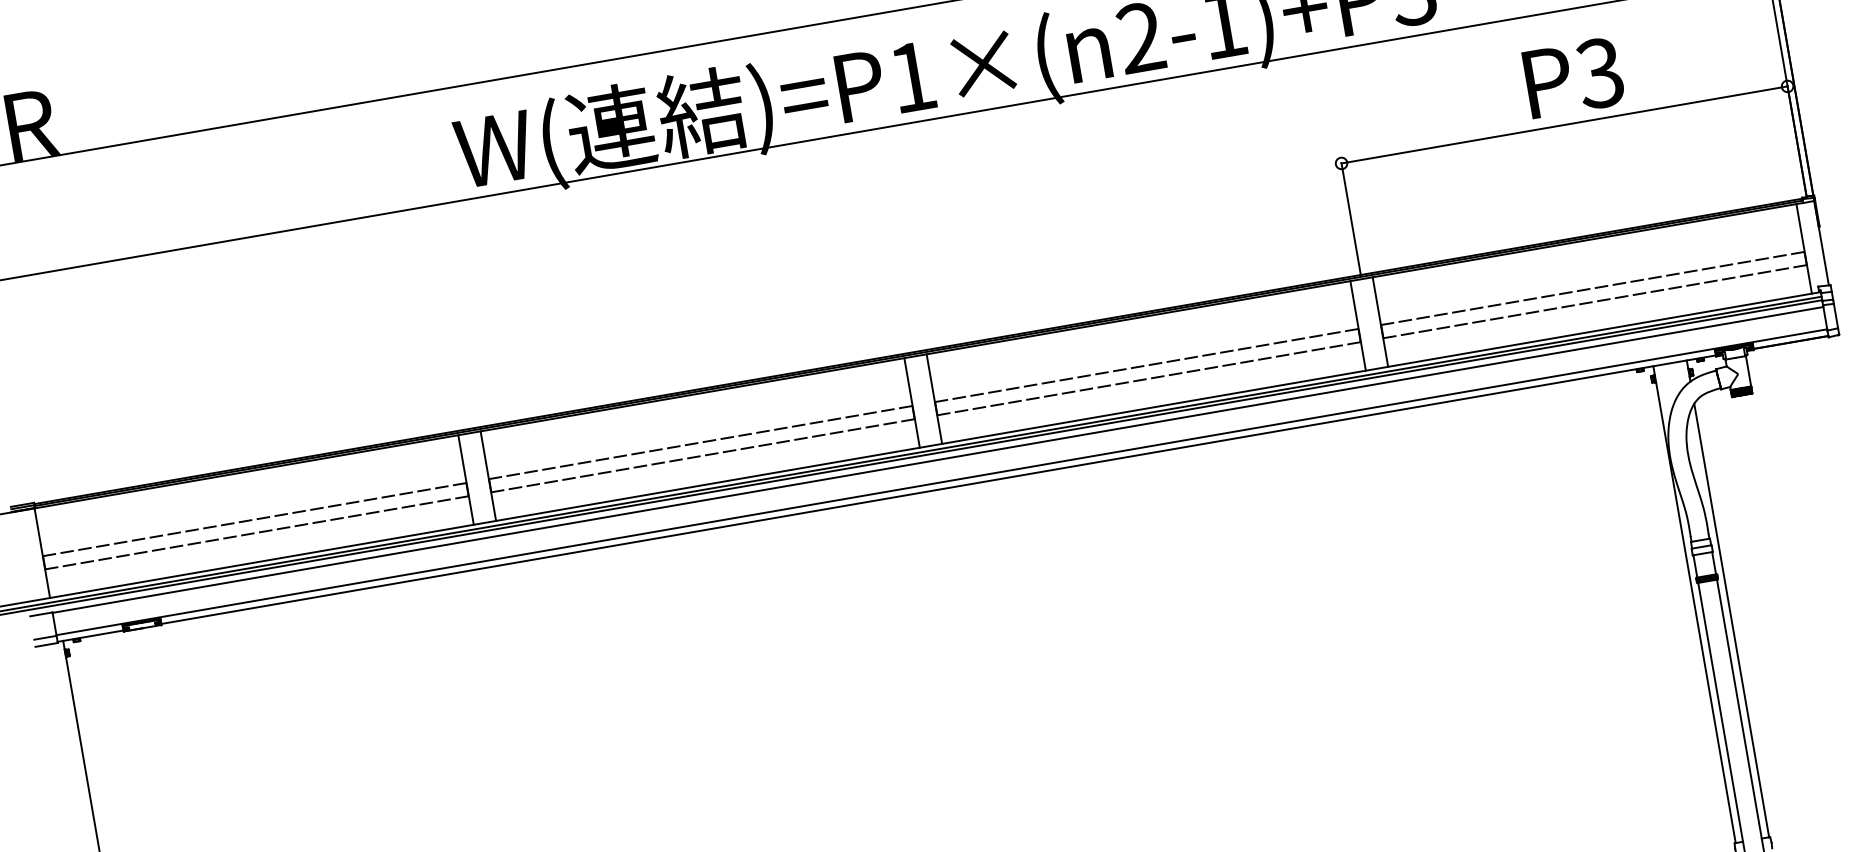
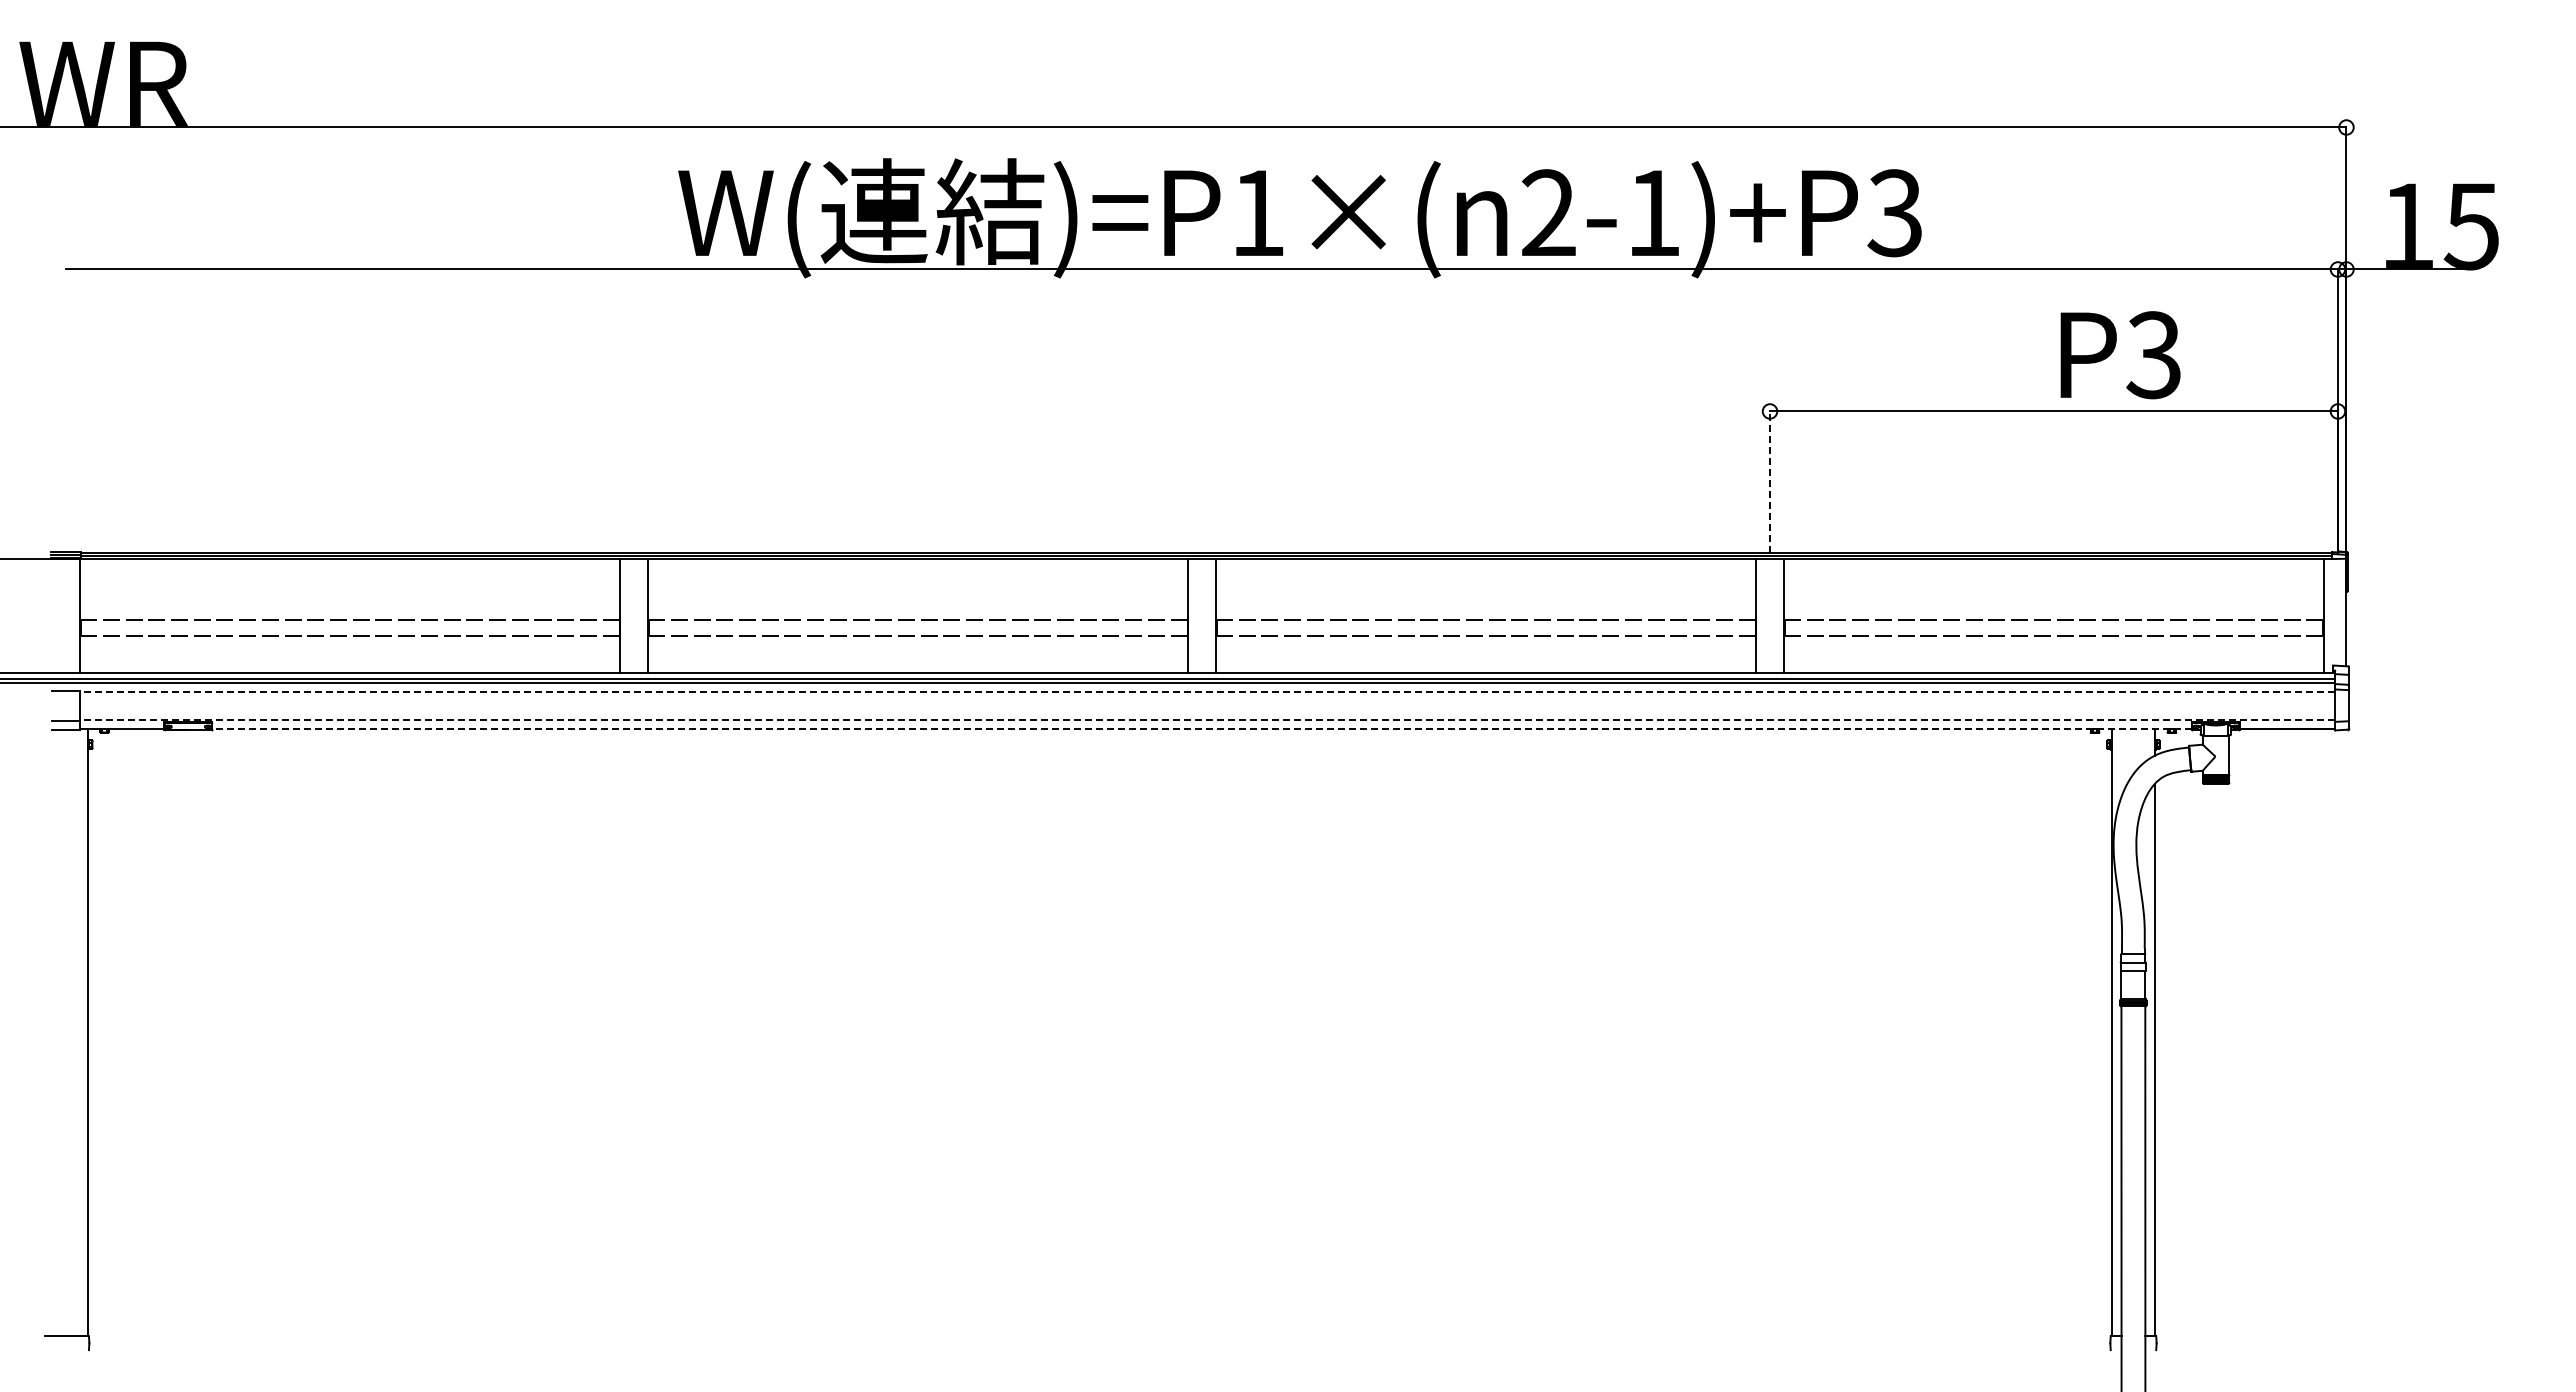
text: (1573, 78) -> (2120, 355), moved
line: (1351, 218) -> (1770, 481), solid -> dashed
line: (937, 459) -> (1207, 691), solid -> dashed
line: (941, 482) -> (1207, 720), solid -> dashed
line: (938, 489) -> (1202, 728), solid -> dashed

